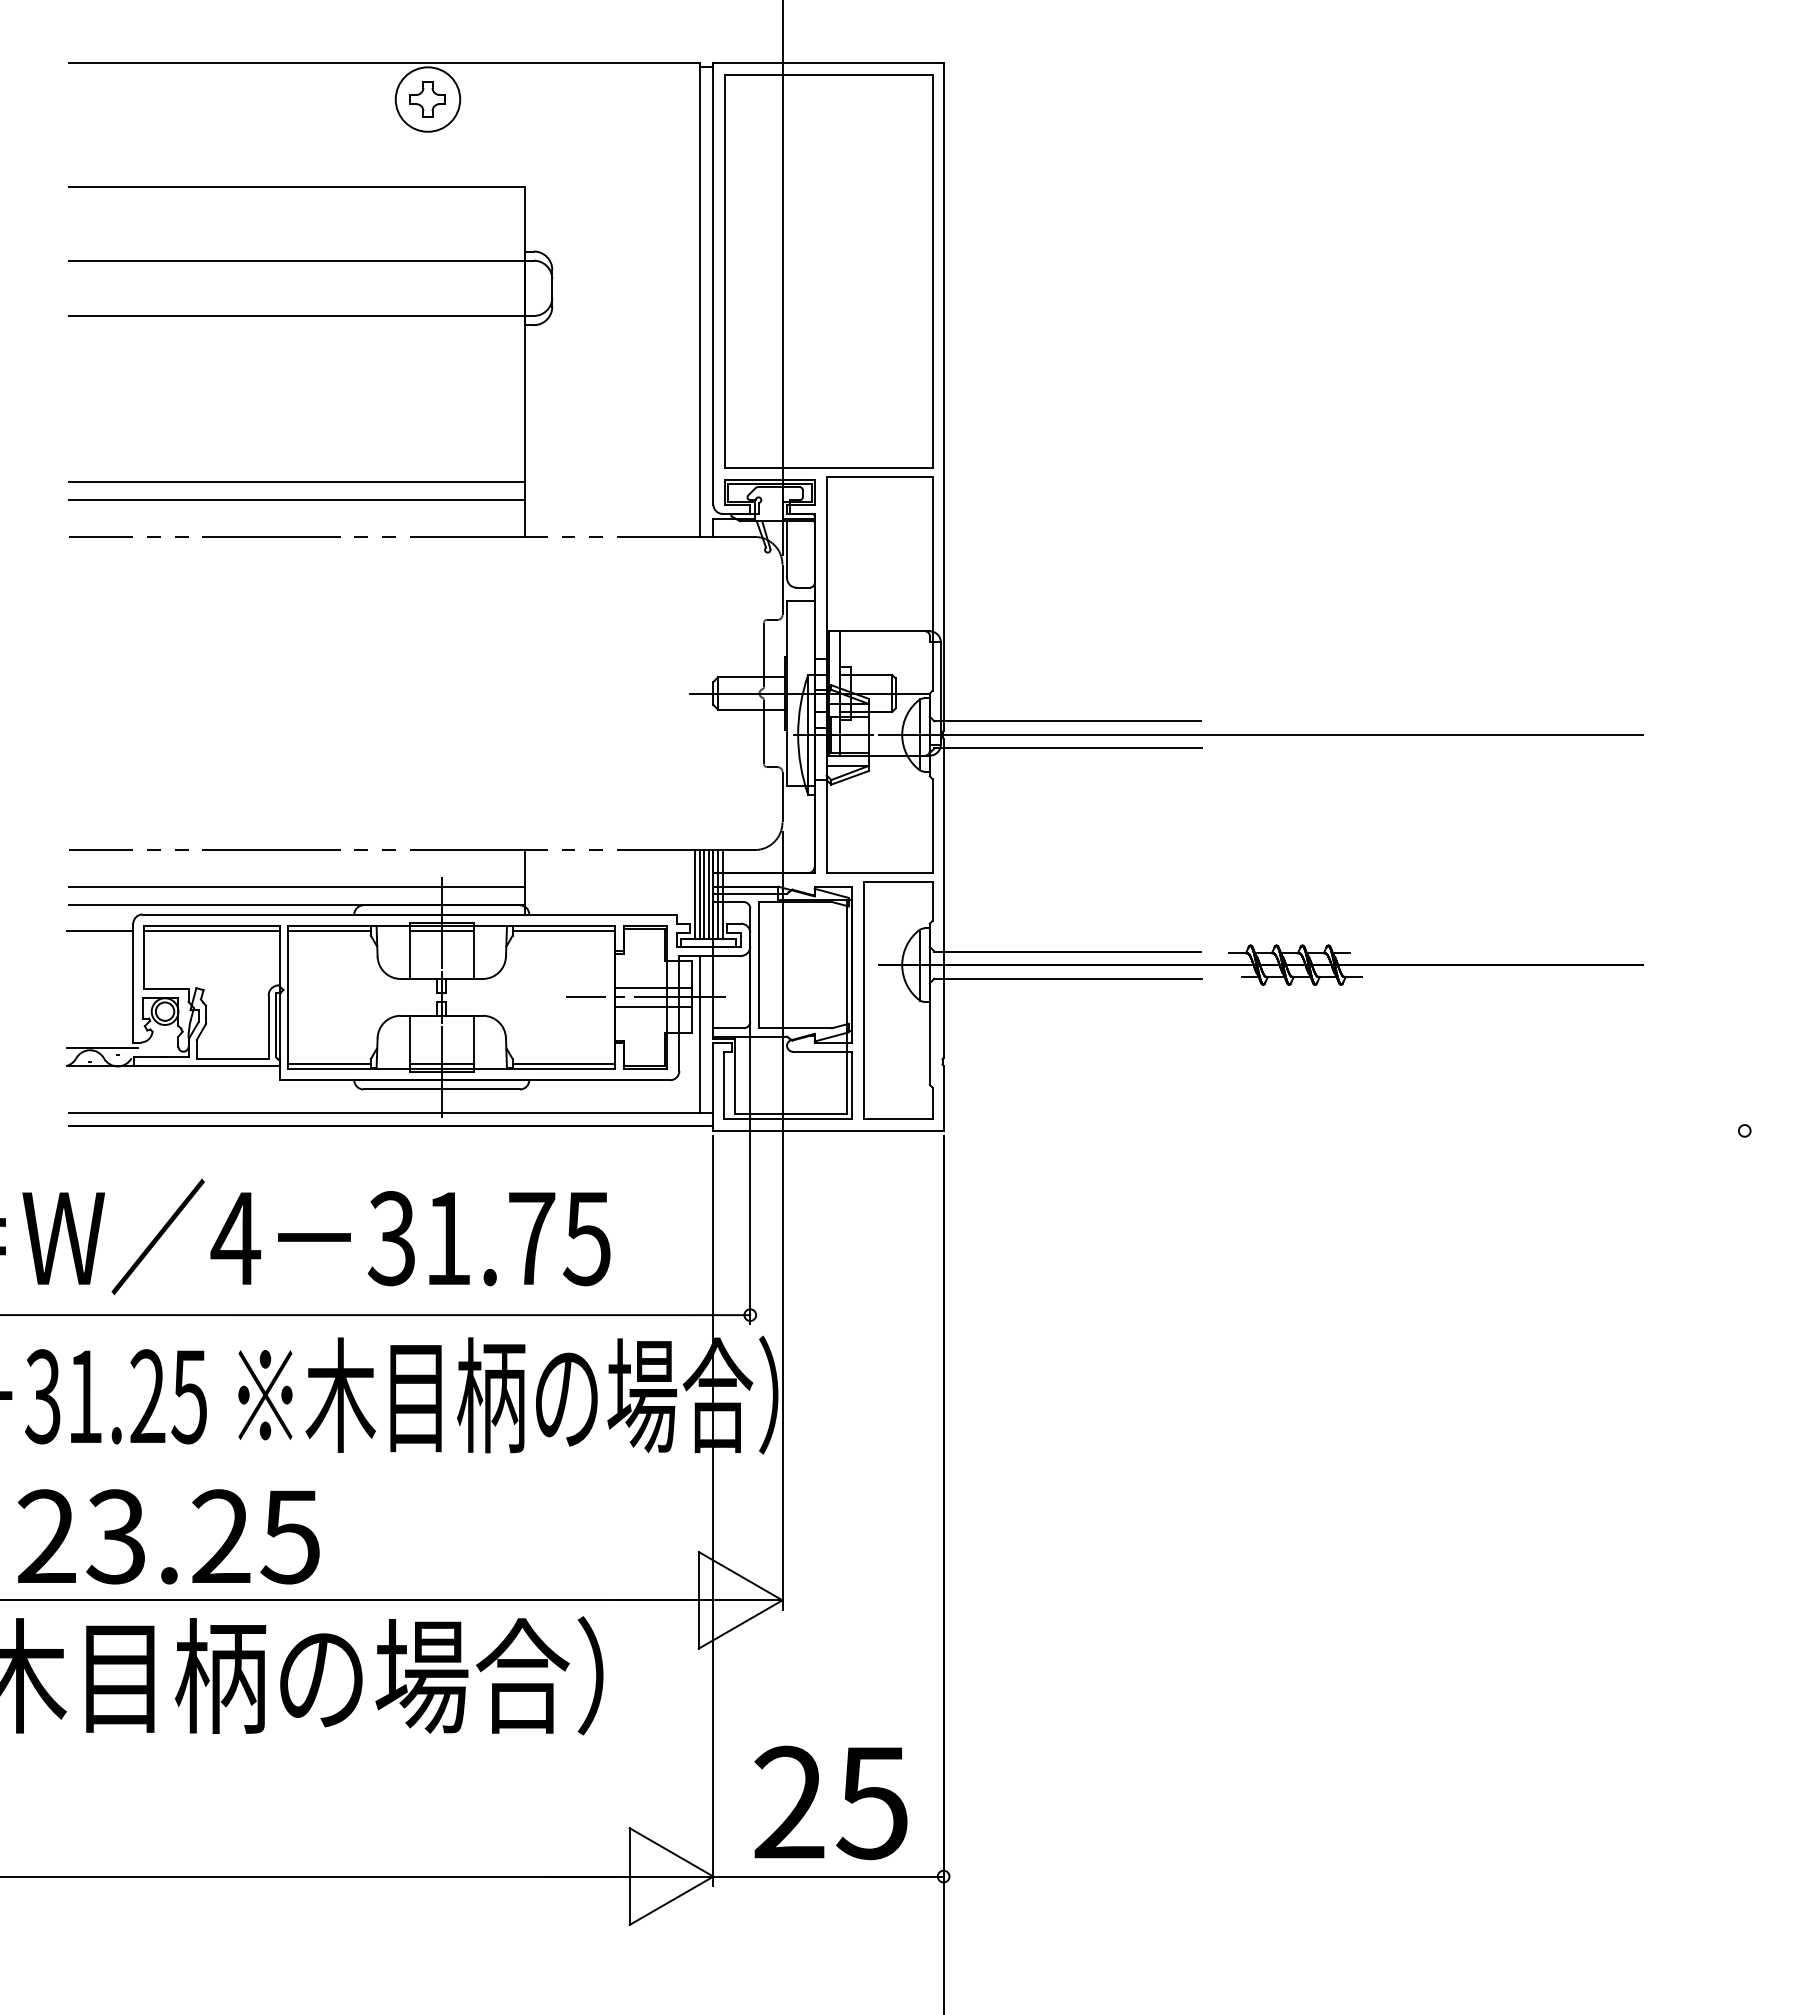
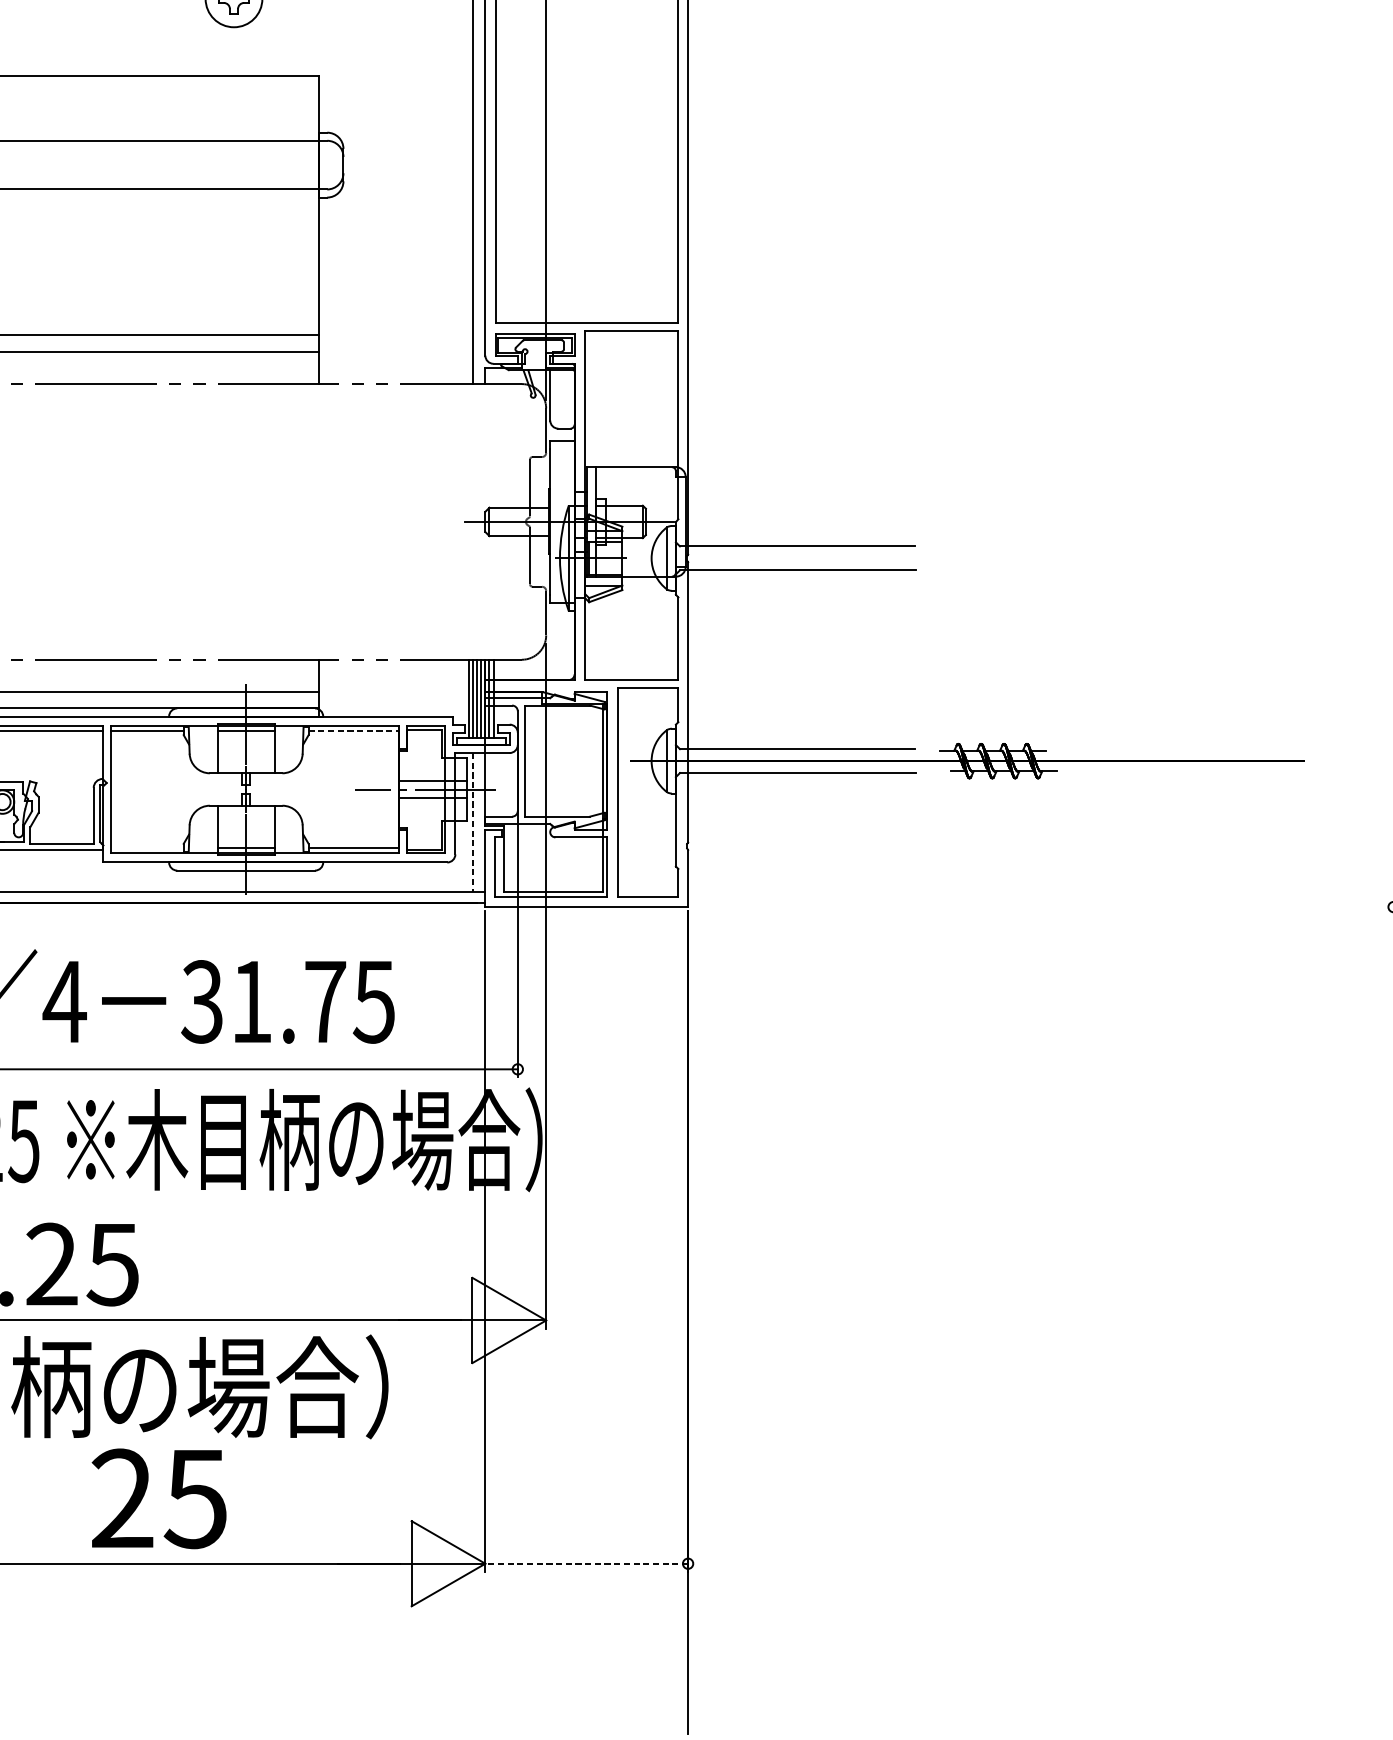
line: (1261, 734) -> (968, 558), removed
line: (564, 930) -> (354, 730), solid -> dashed
line: (699, 1034) -> (473, 822), solid -> dashed
line: (329, 1064) -> (147, 848), removed
text: (830, 1802) -> (158, 1498), moved
line: (828, 1876) -> (586, 1563), solid -> dashed

